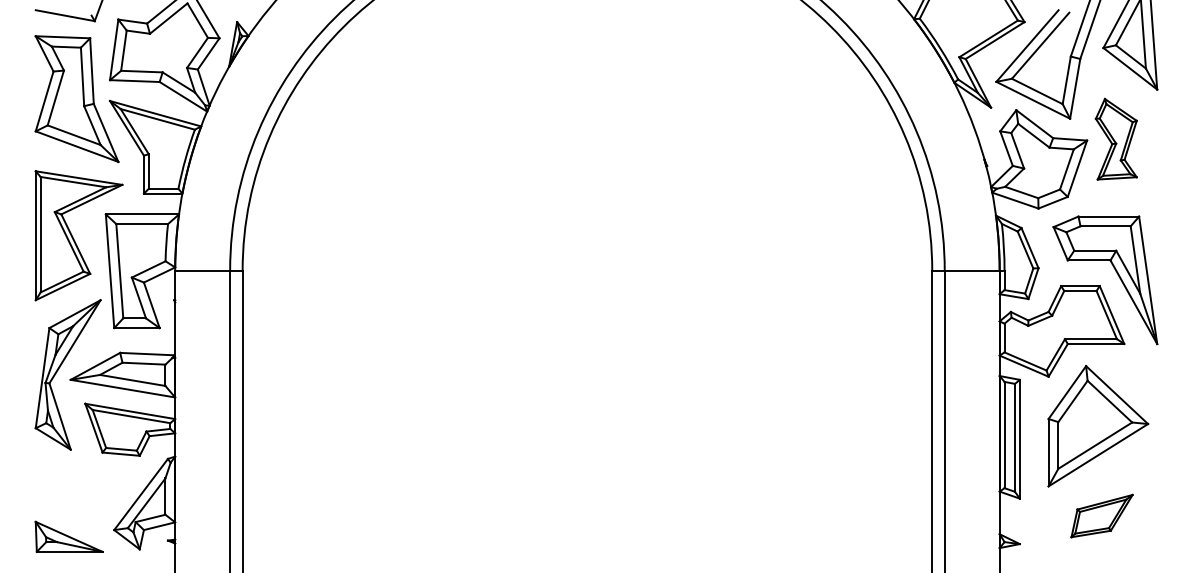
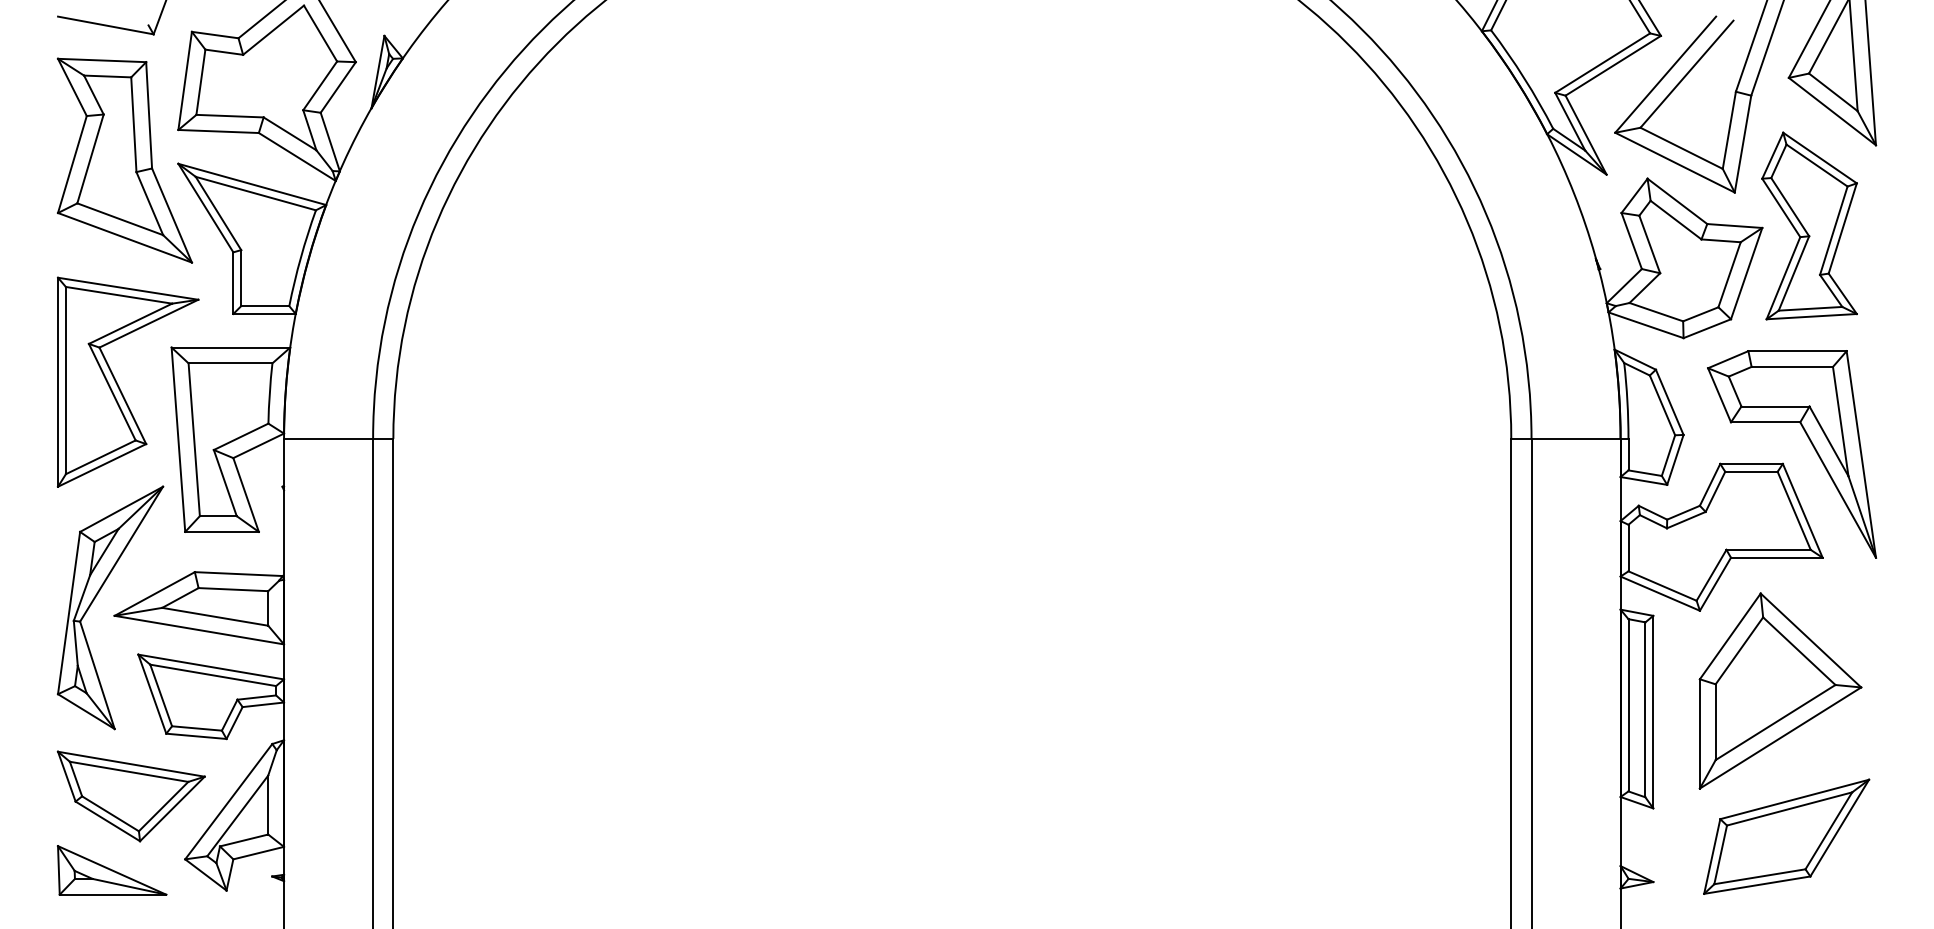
part: (1116, 138) -> (1809, 224), size x1.43
part: (80, 490) -> (130, 795), added
part: (1101, 515) -> (1785, 835), size x1.67

